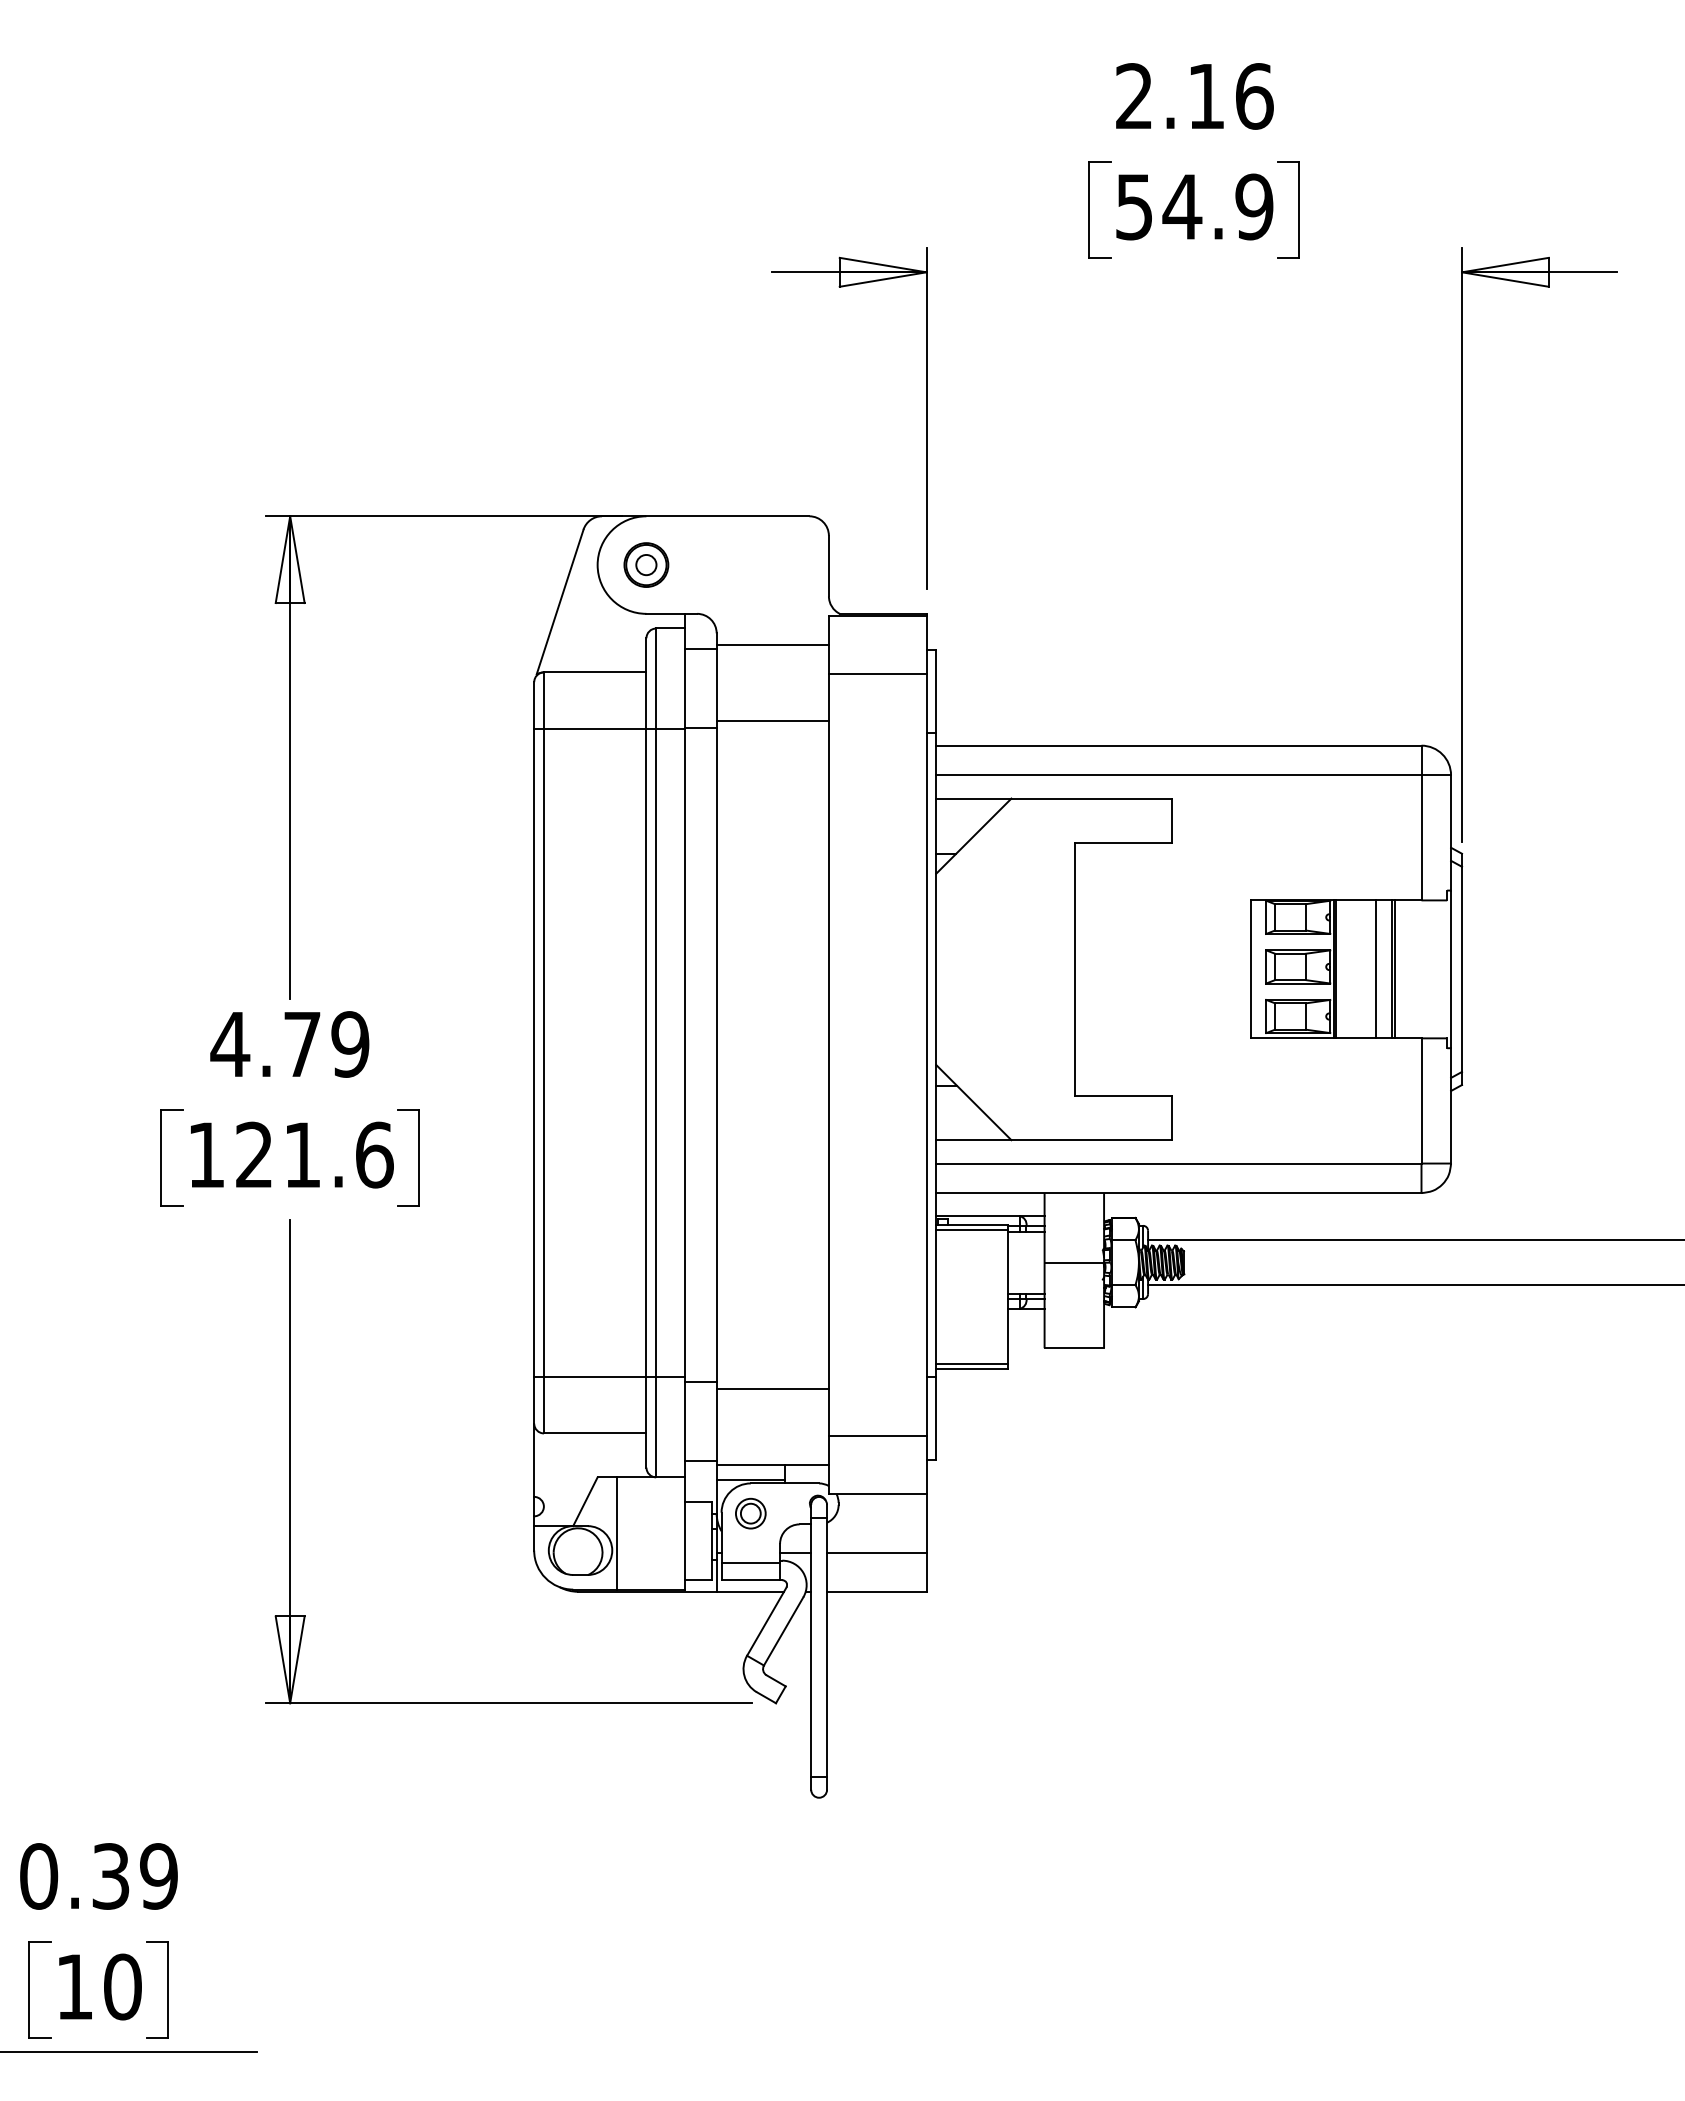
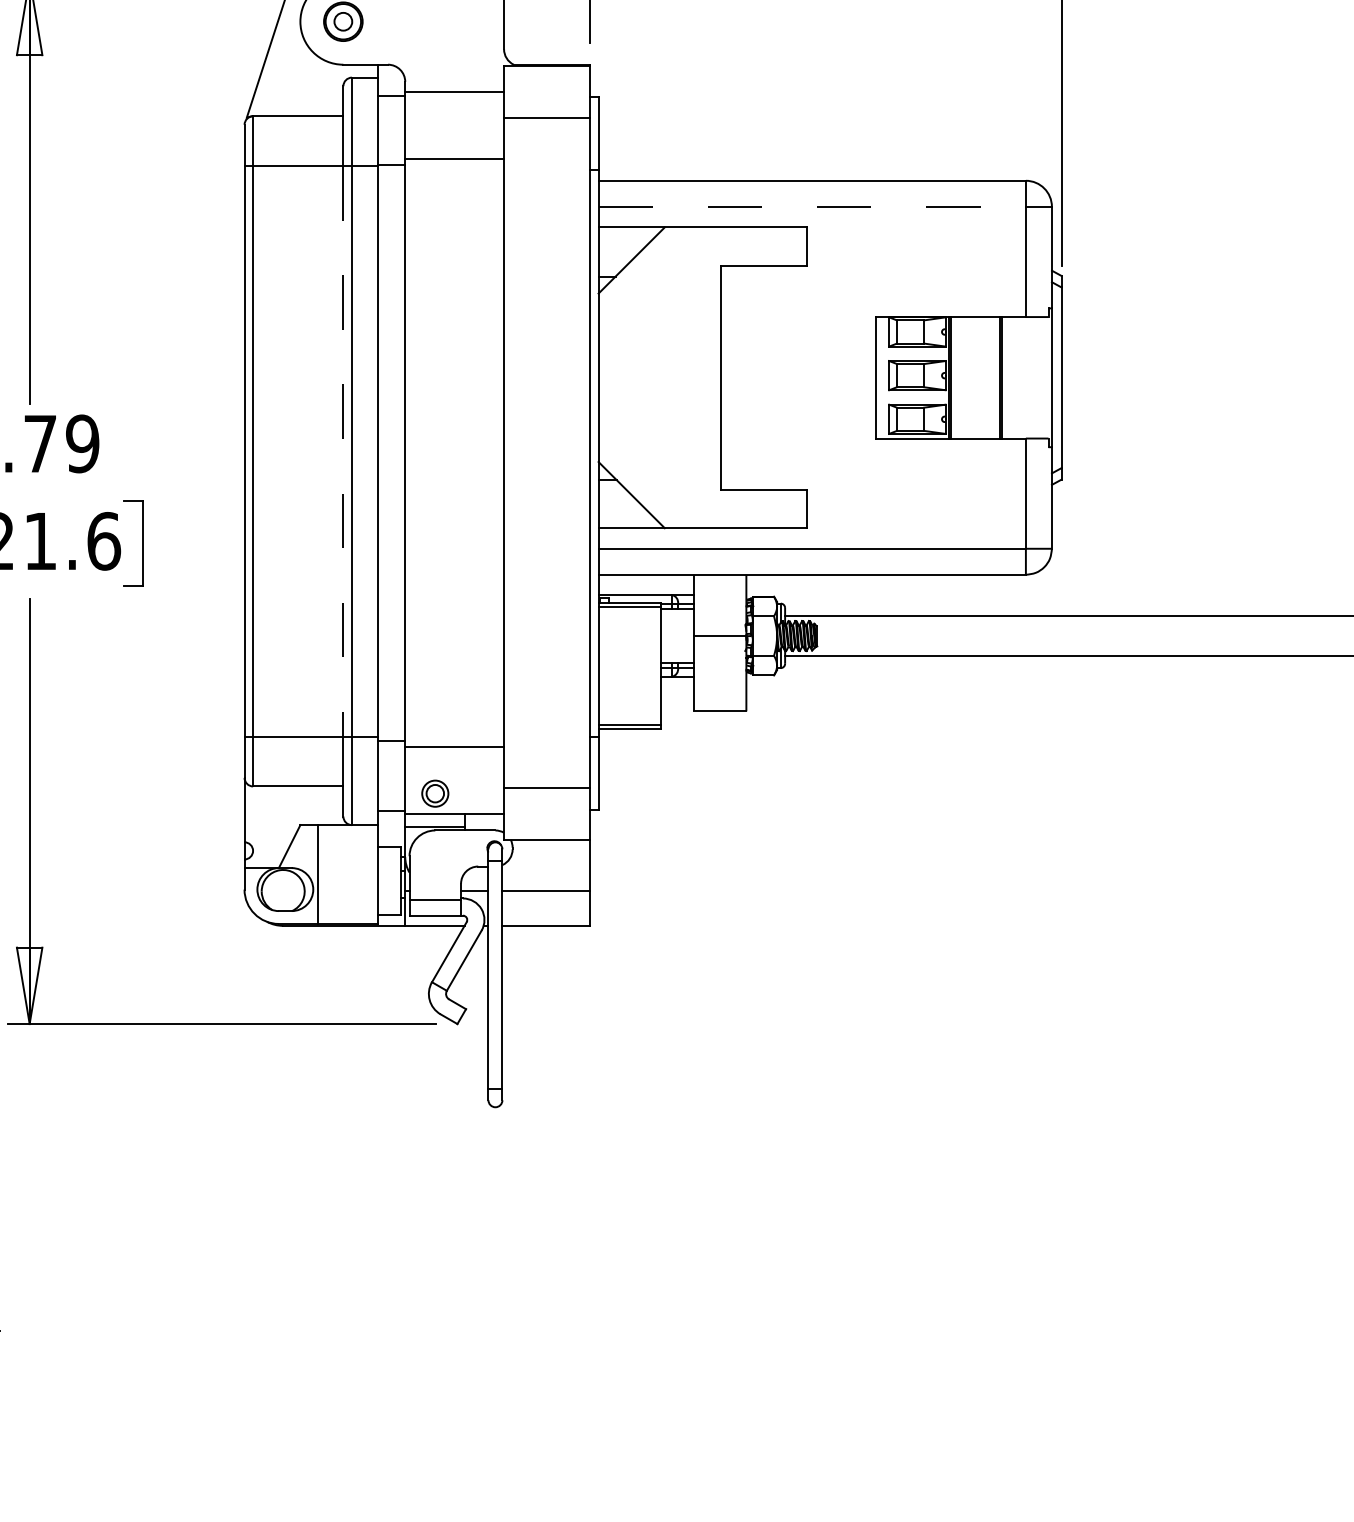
line: (1178, 775) -> (811, 207), solid -> dashed
line: (1376, 969) -> (986, 377), removed
line: (646, 1052) -> (343, 450), solid -> dashed
part: (750, 1513) -> (435, 793), moved

